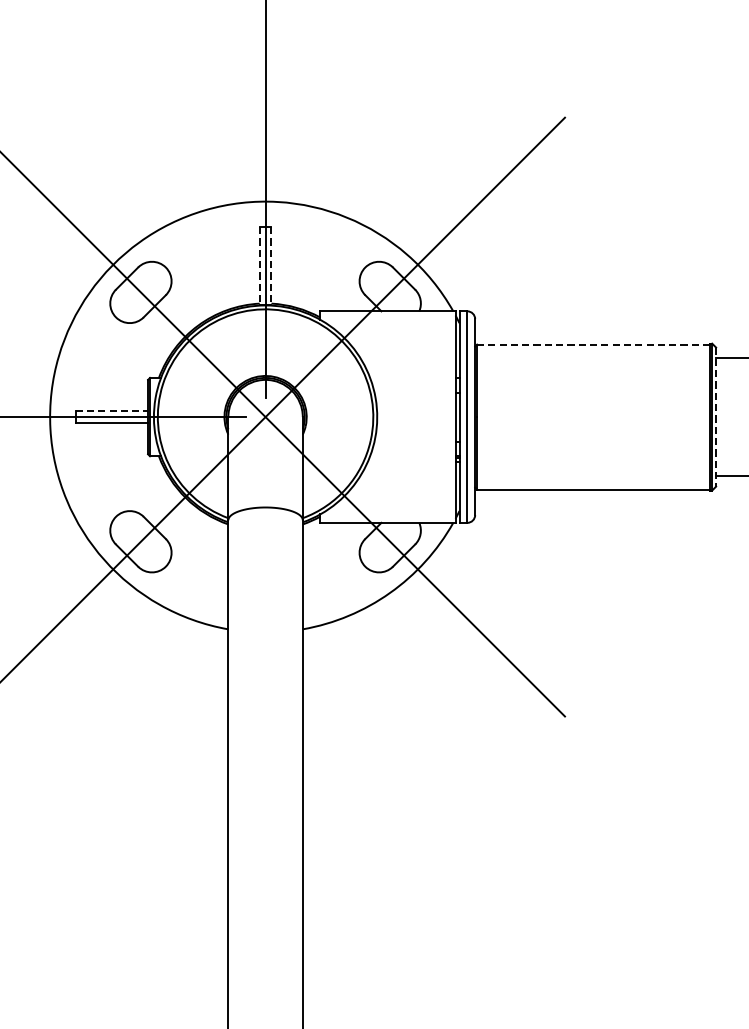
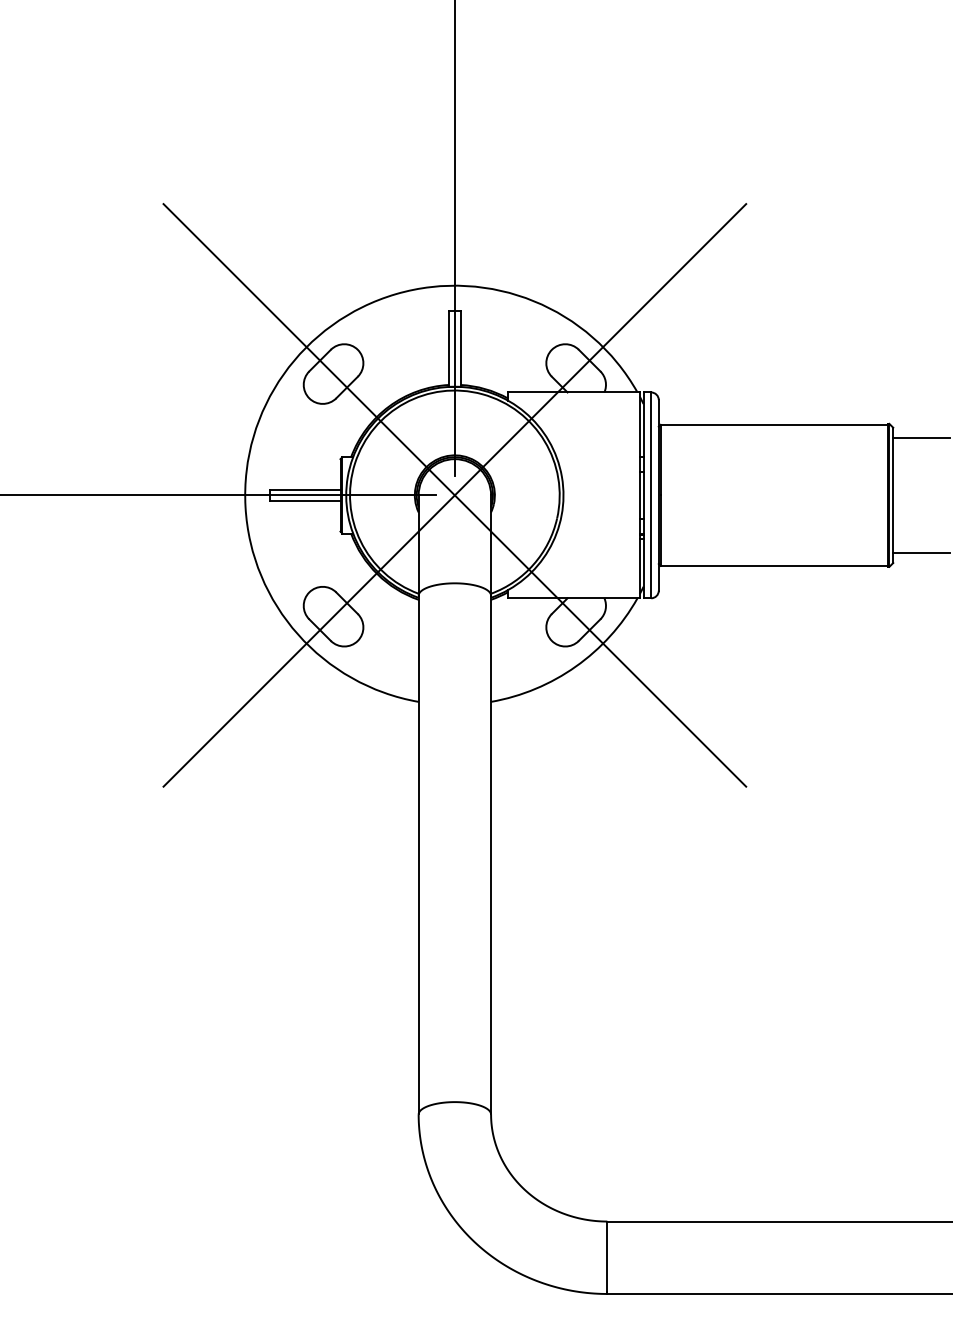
line: (260, 267) -> (449, 349), dashed -> solid
line: (271, 267) -> (460, 349), dashed -> solid
line: (593, 344) -> (773, 424), dashed -> solid
line: (112, 411) -> (305, 489), dashed -> solid
line: (716, 417) -> (893, 495), dashed -> solid

